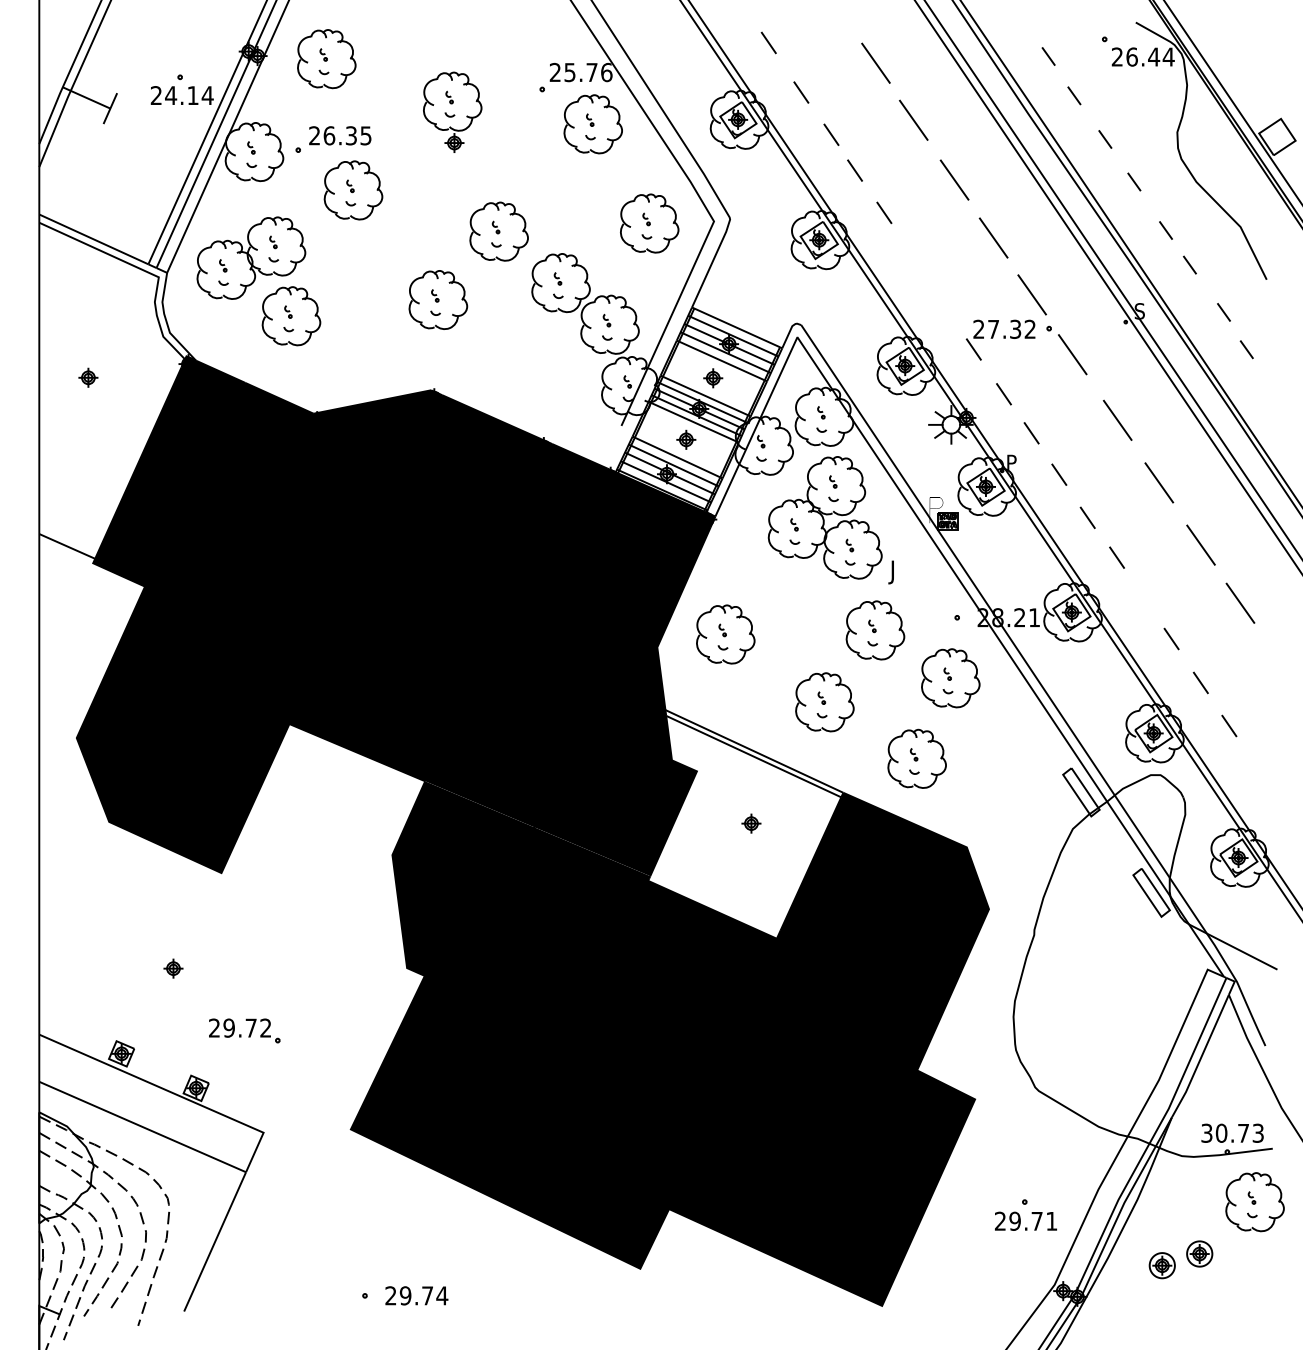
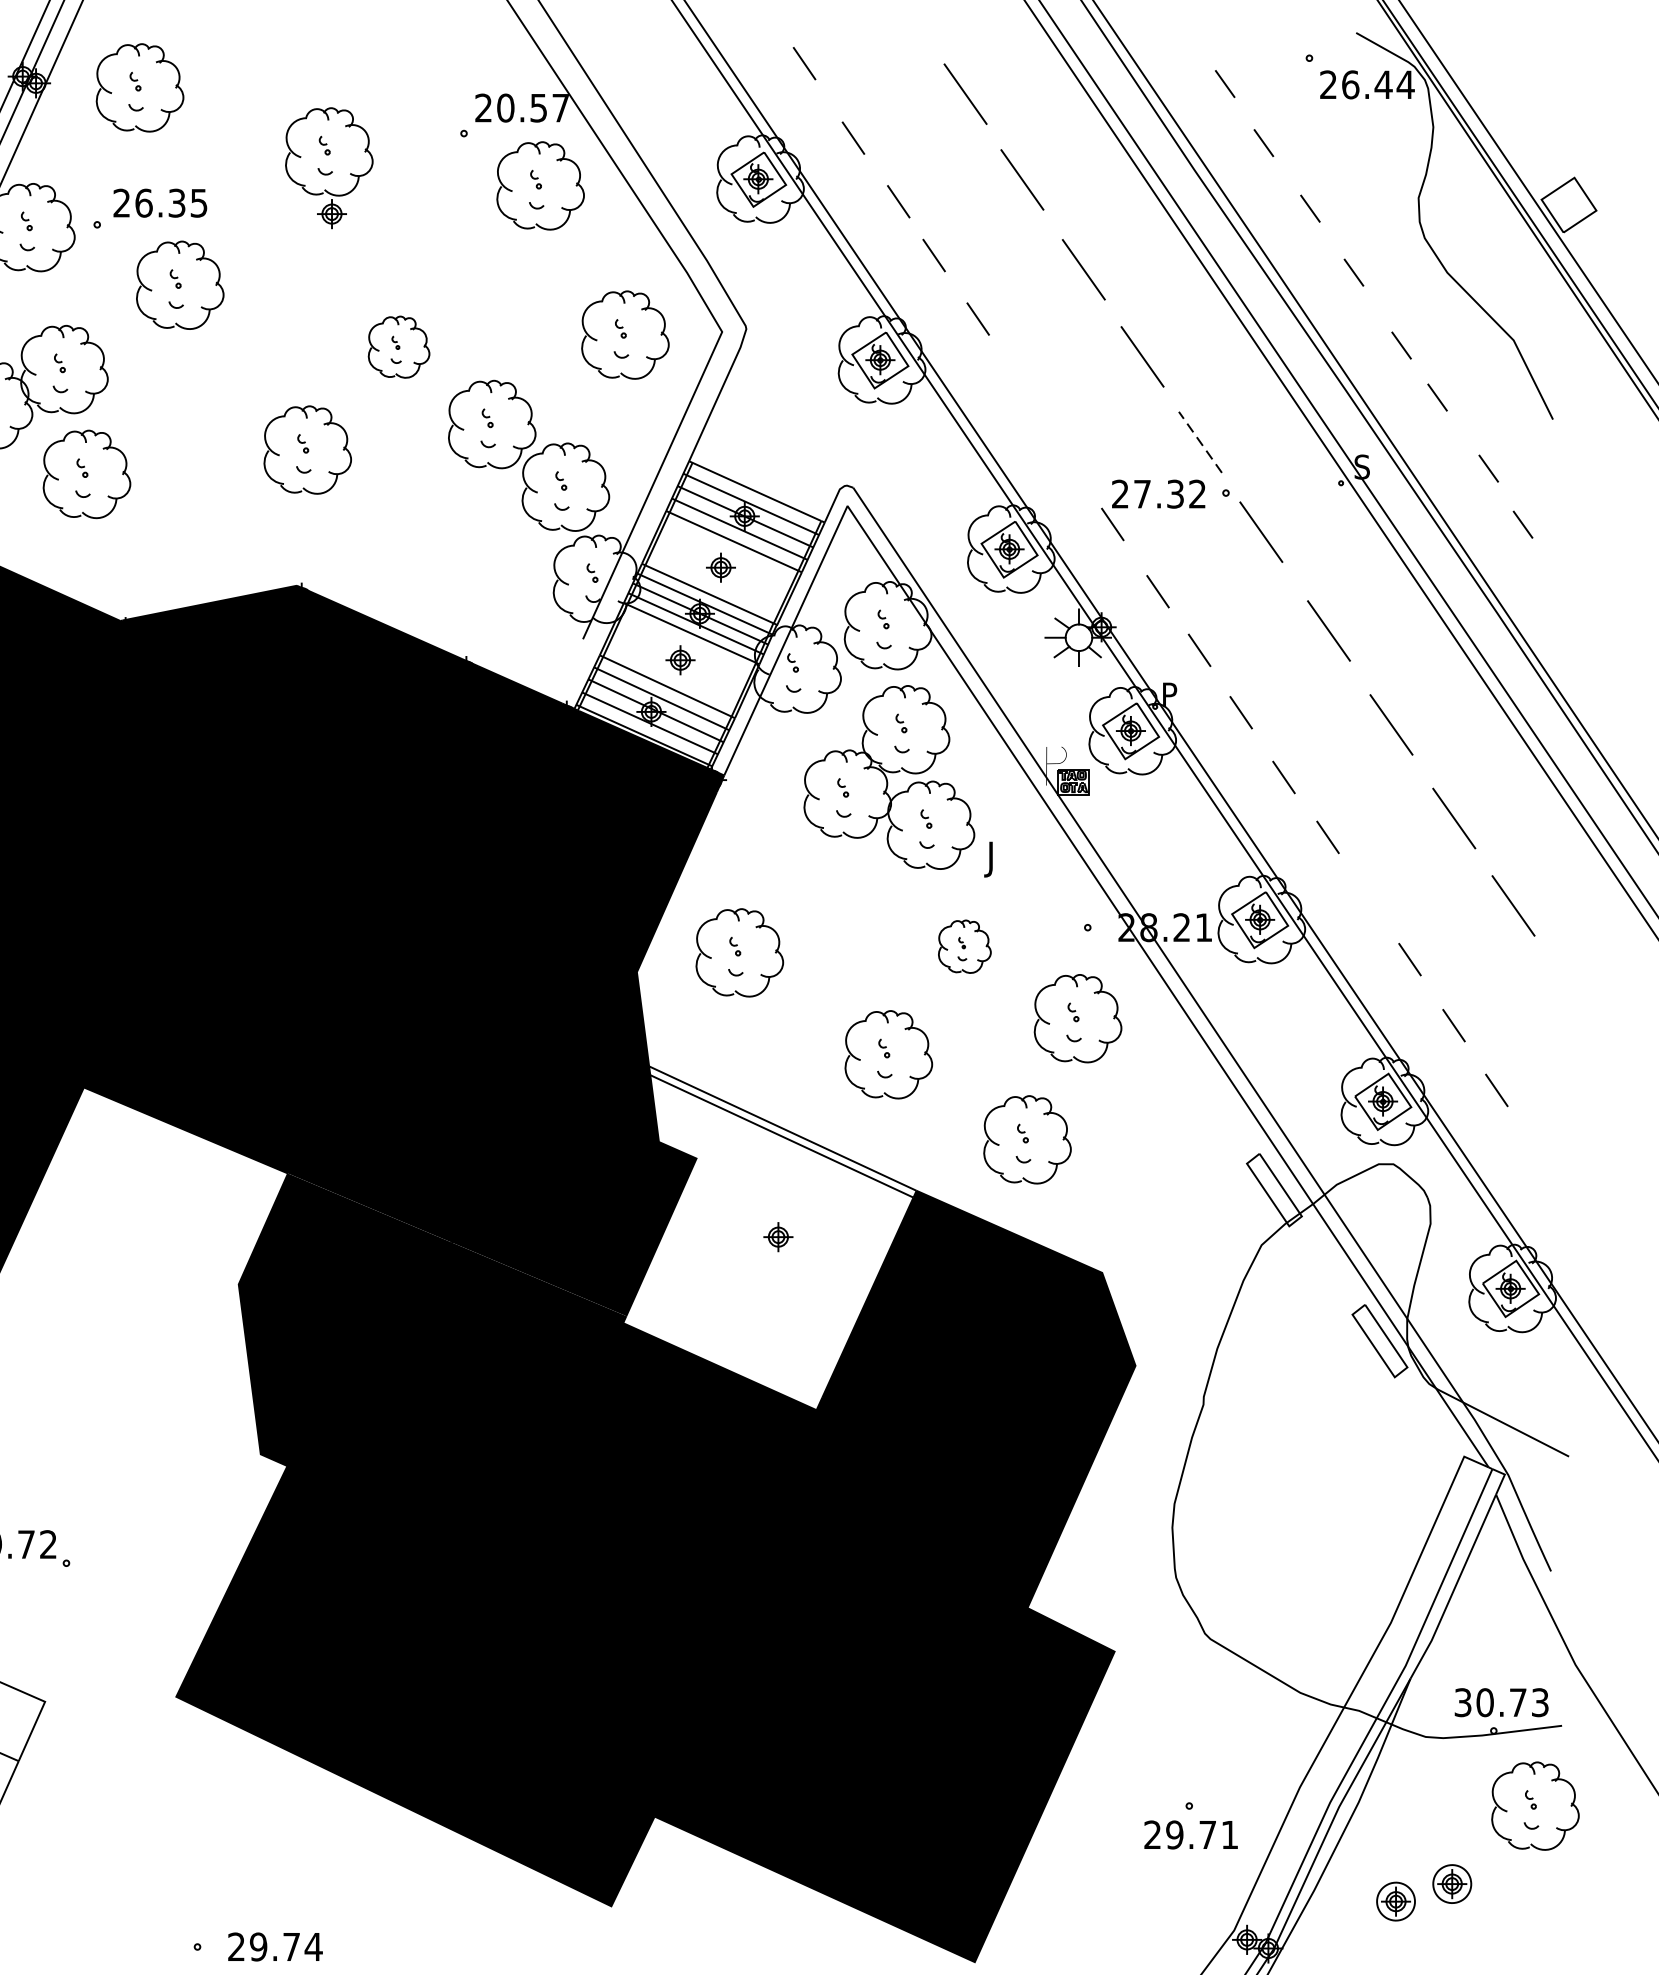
text: (588, 72) -> (533, 108), 25.76 -> 20.57
part: (498, 231) -> (398, 347), size x0.7
line: (1032, 294) -> (1200, 441), solid -> dashed
part: (875, 630) -> (964, 946), size x0.6

